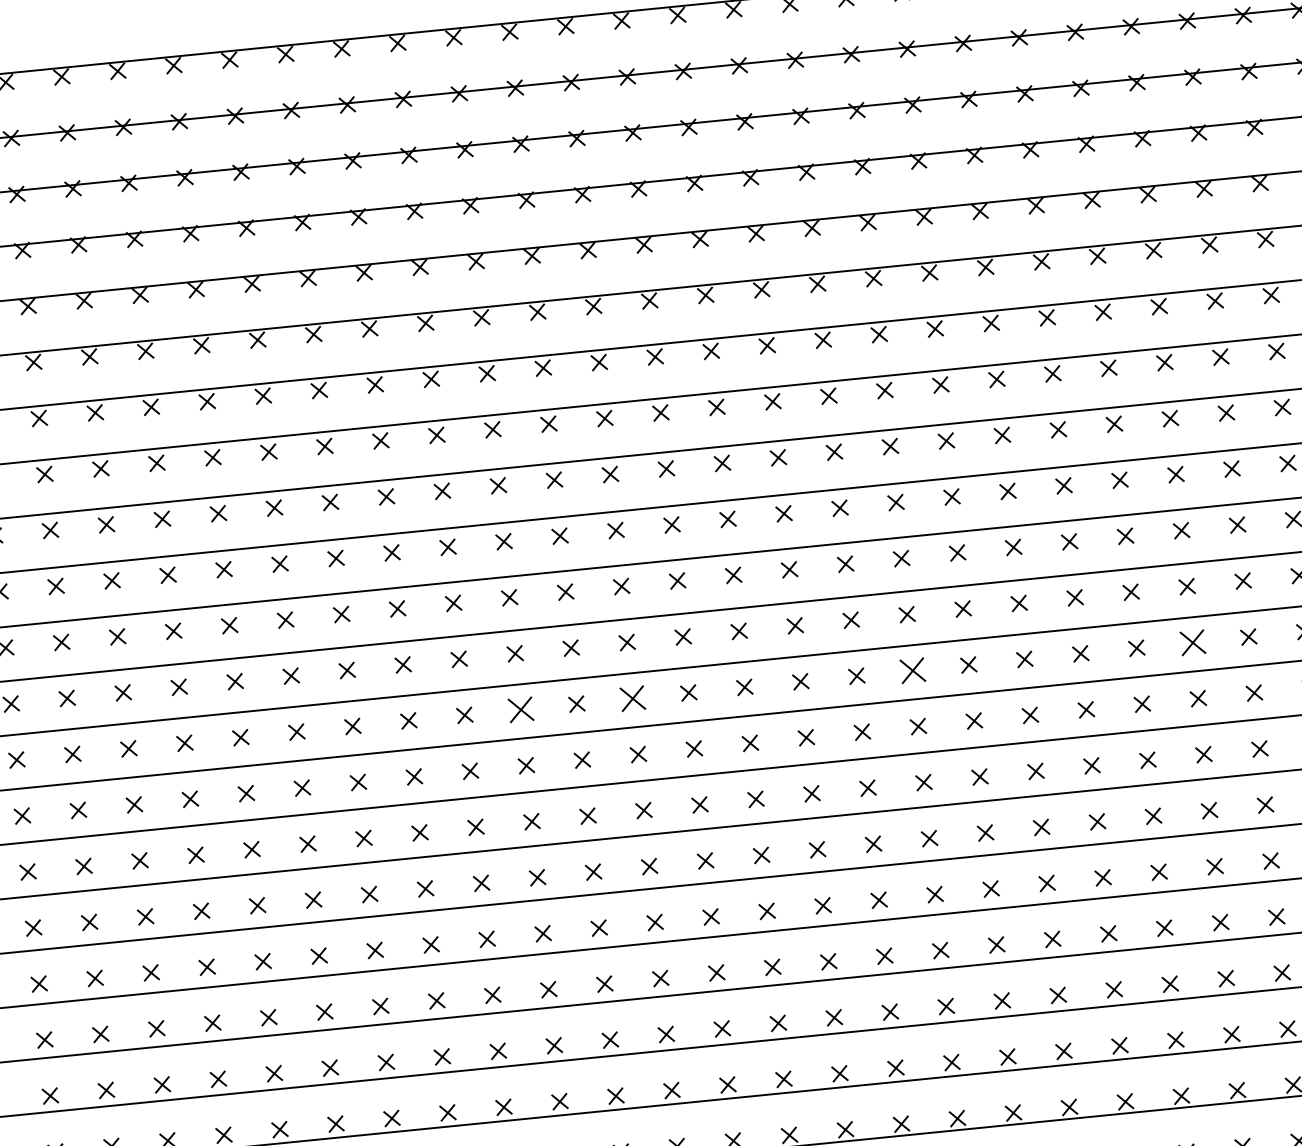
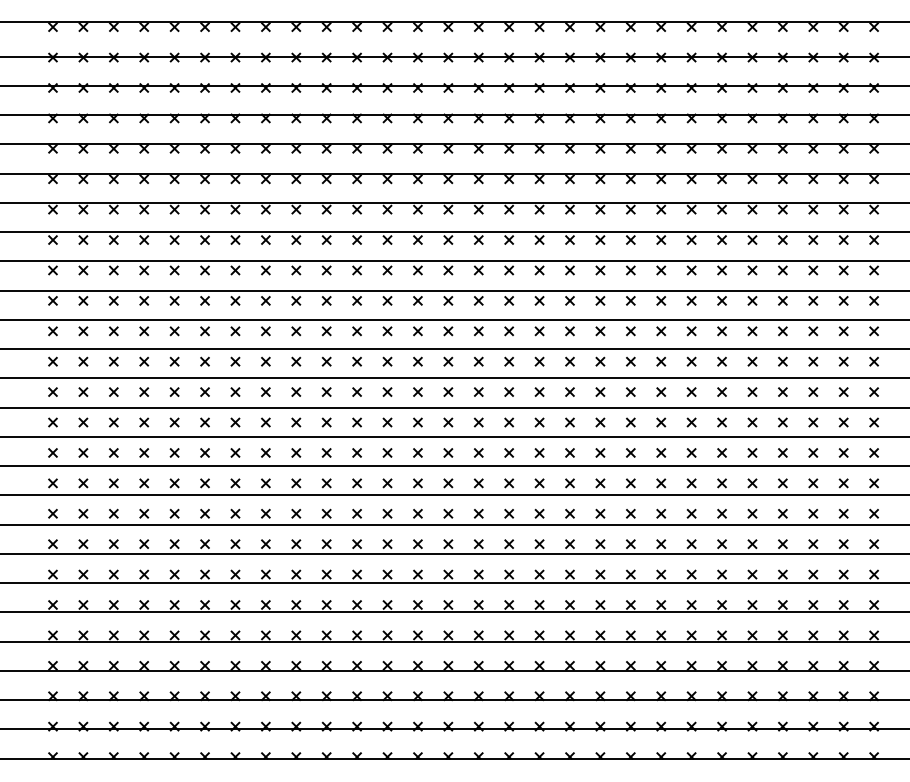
part: (1192, 641) -> (691, 391), size x0.62
part: (912, 669) -> (539, 391), size x0.62
part: (632, 697) -> (387, 391), size x0.62
part: (520, 708) -> (326, 391), size x0.62

